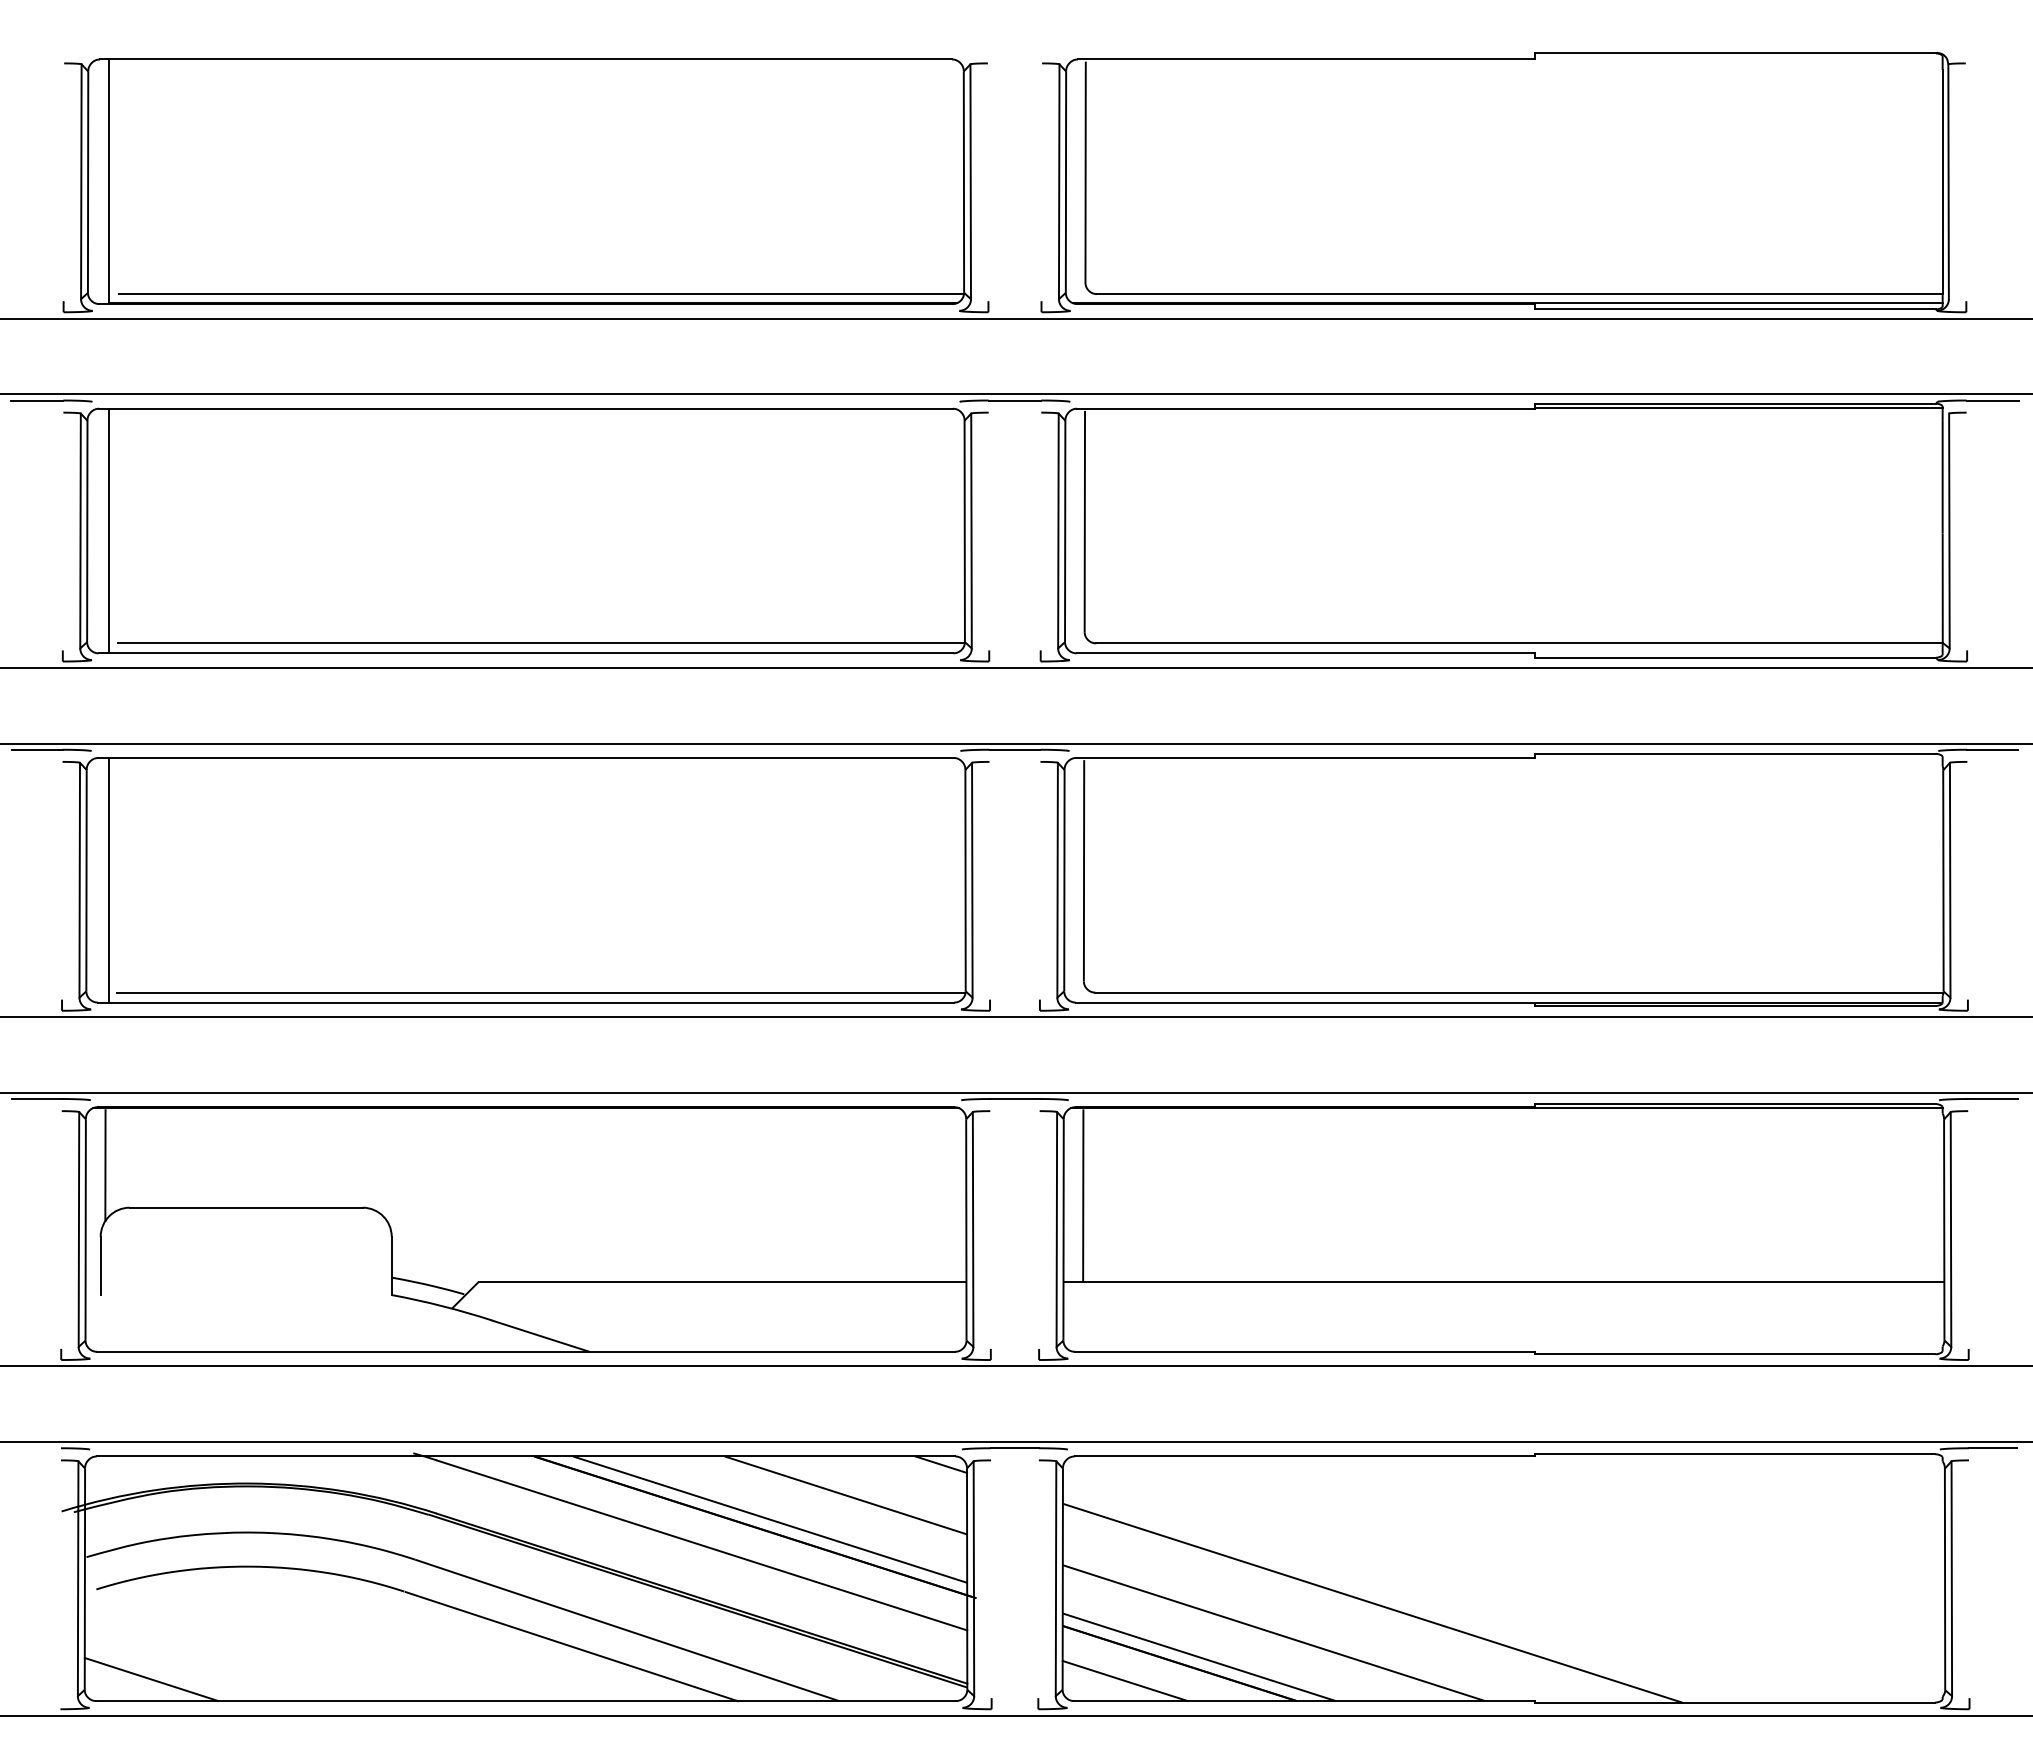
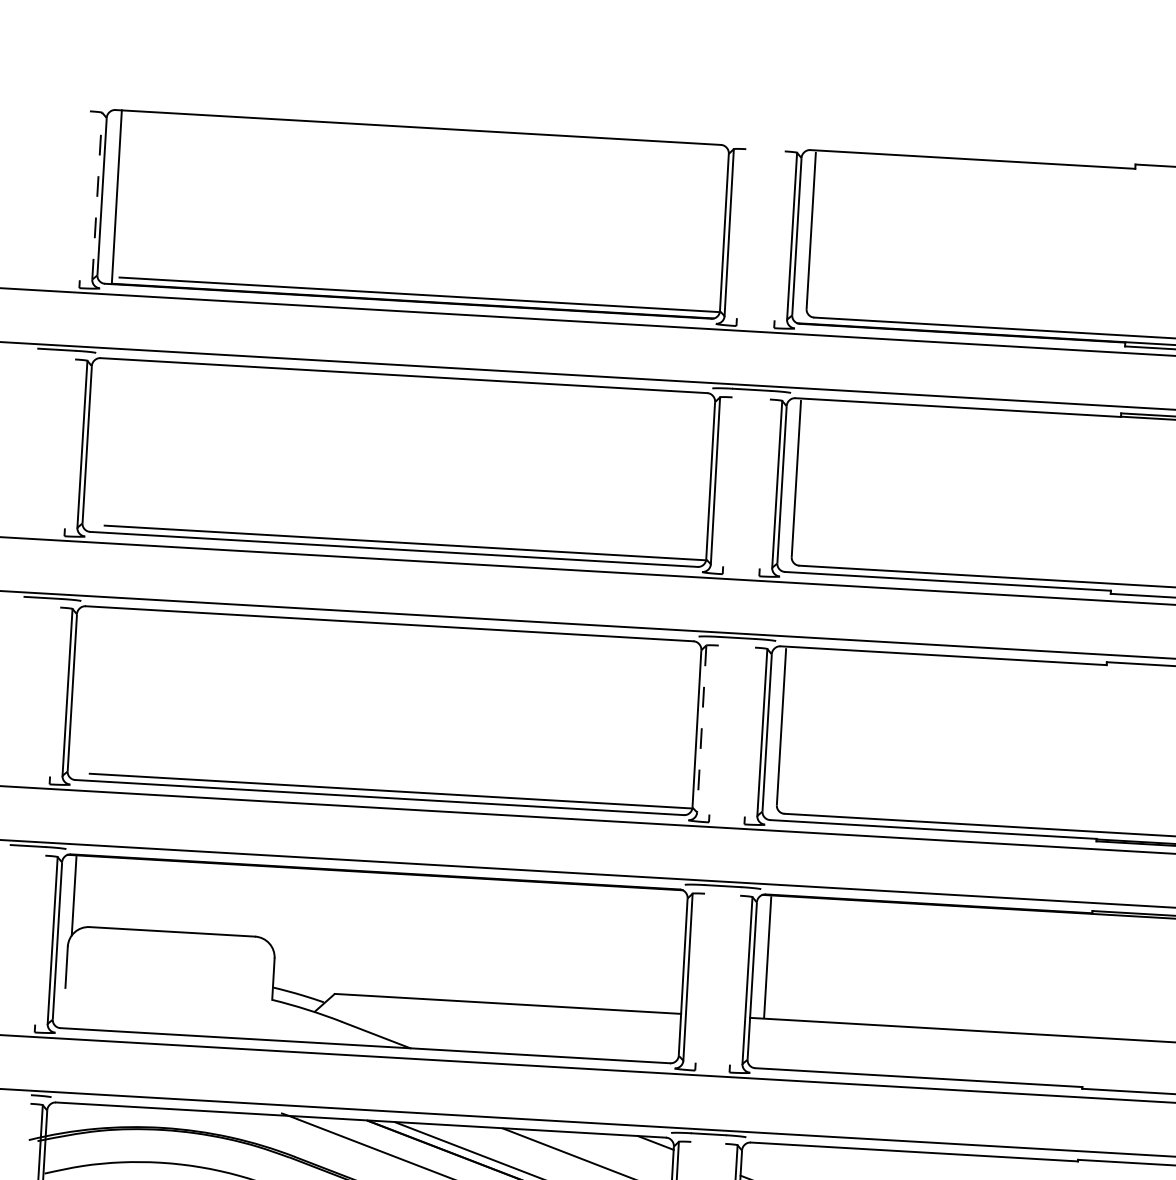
line: (81, 181) -> (97, 195), solid -> dashed
line: (108, 530) -> (102, 445), removed
line: (108, 879) -> (88, 693), removed
line: (972, 880) -> (701, 729), solid -> dashed

